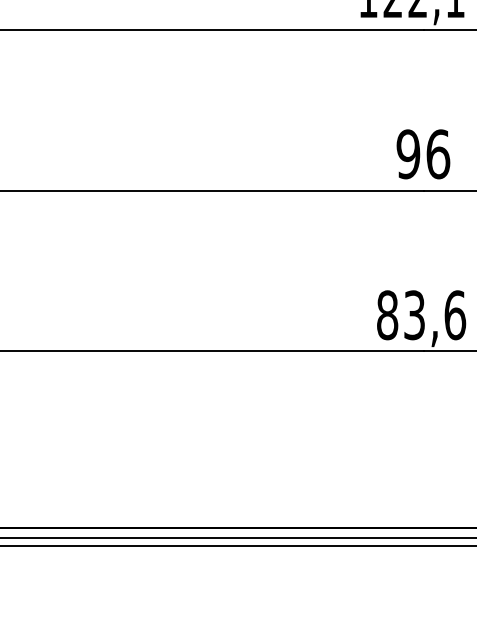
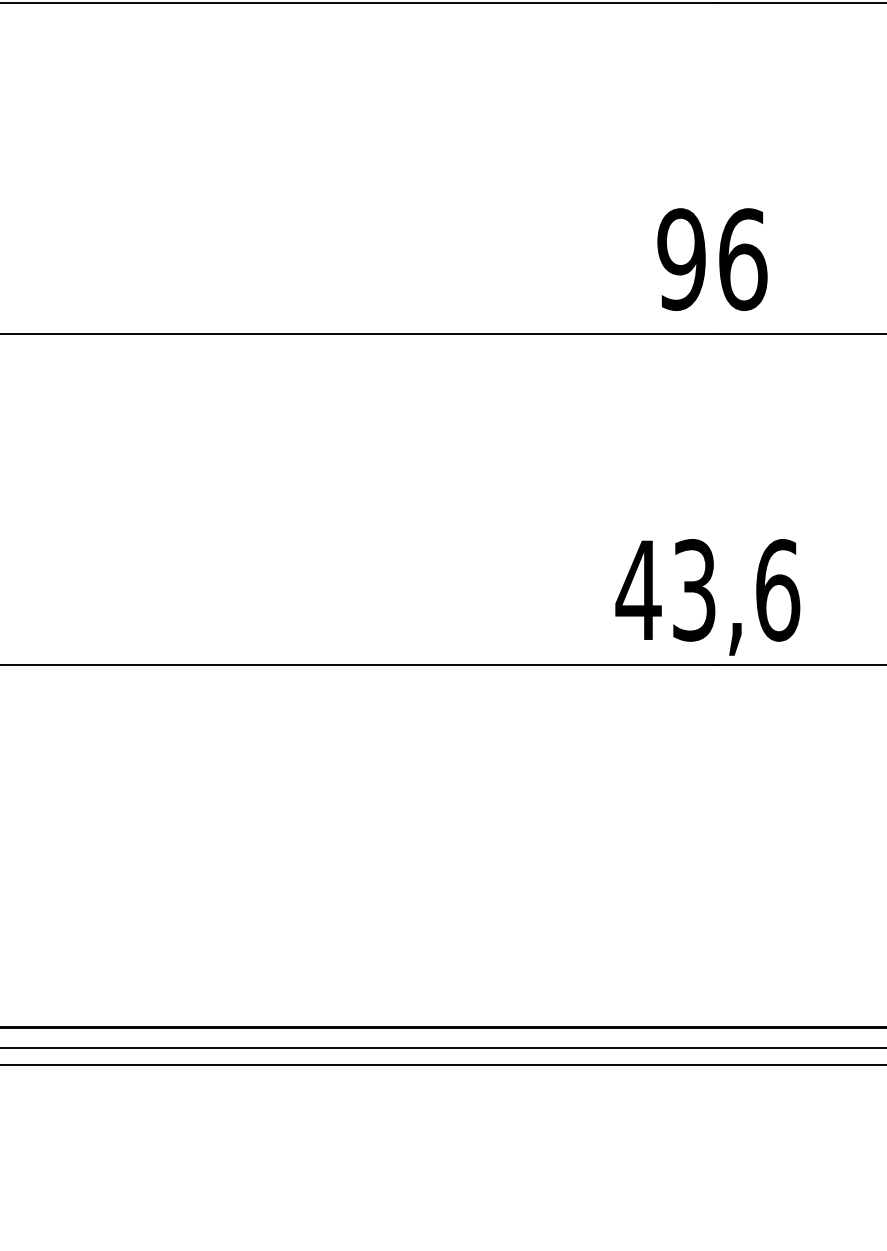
text: (387, 315) -> (638, 590), 83,6 -> 43,6

